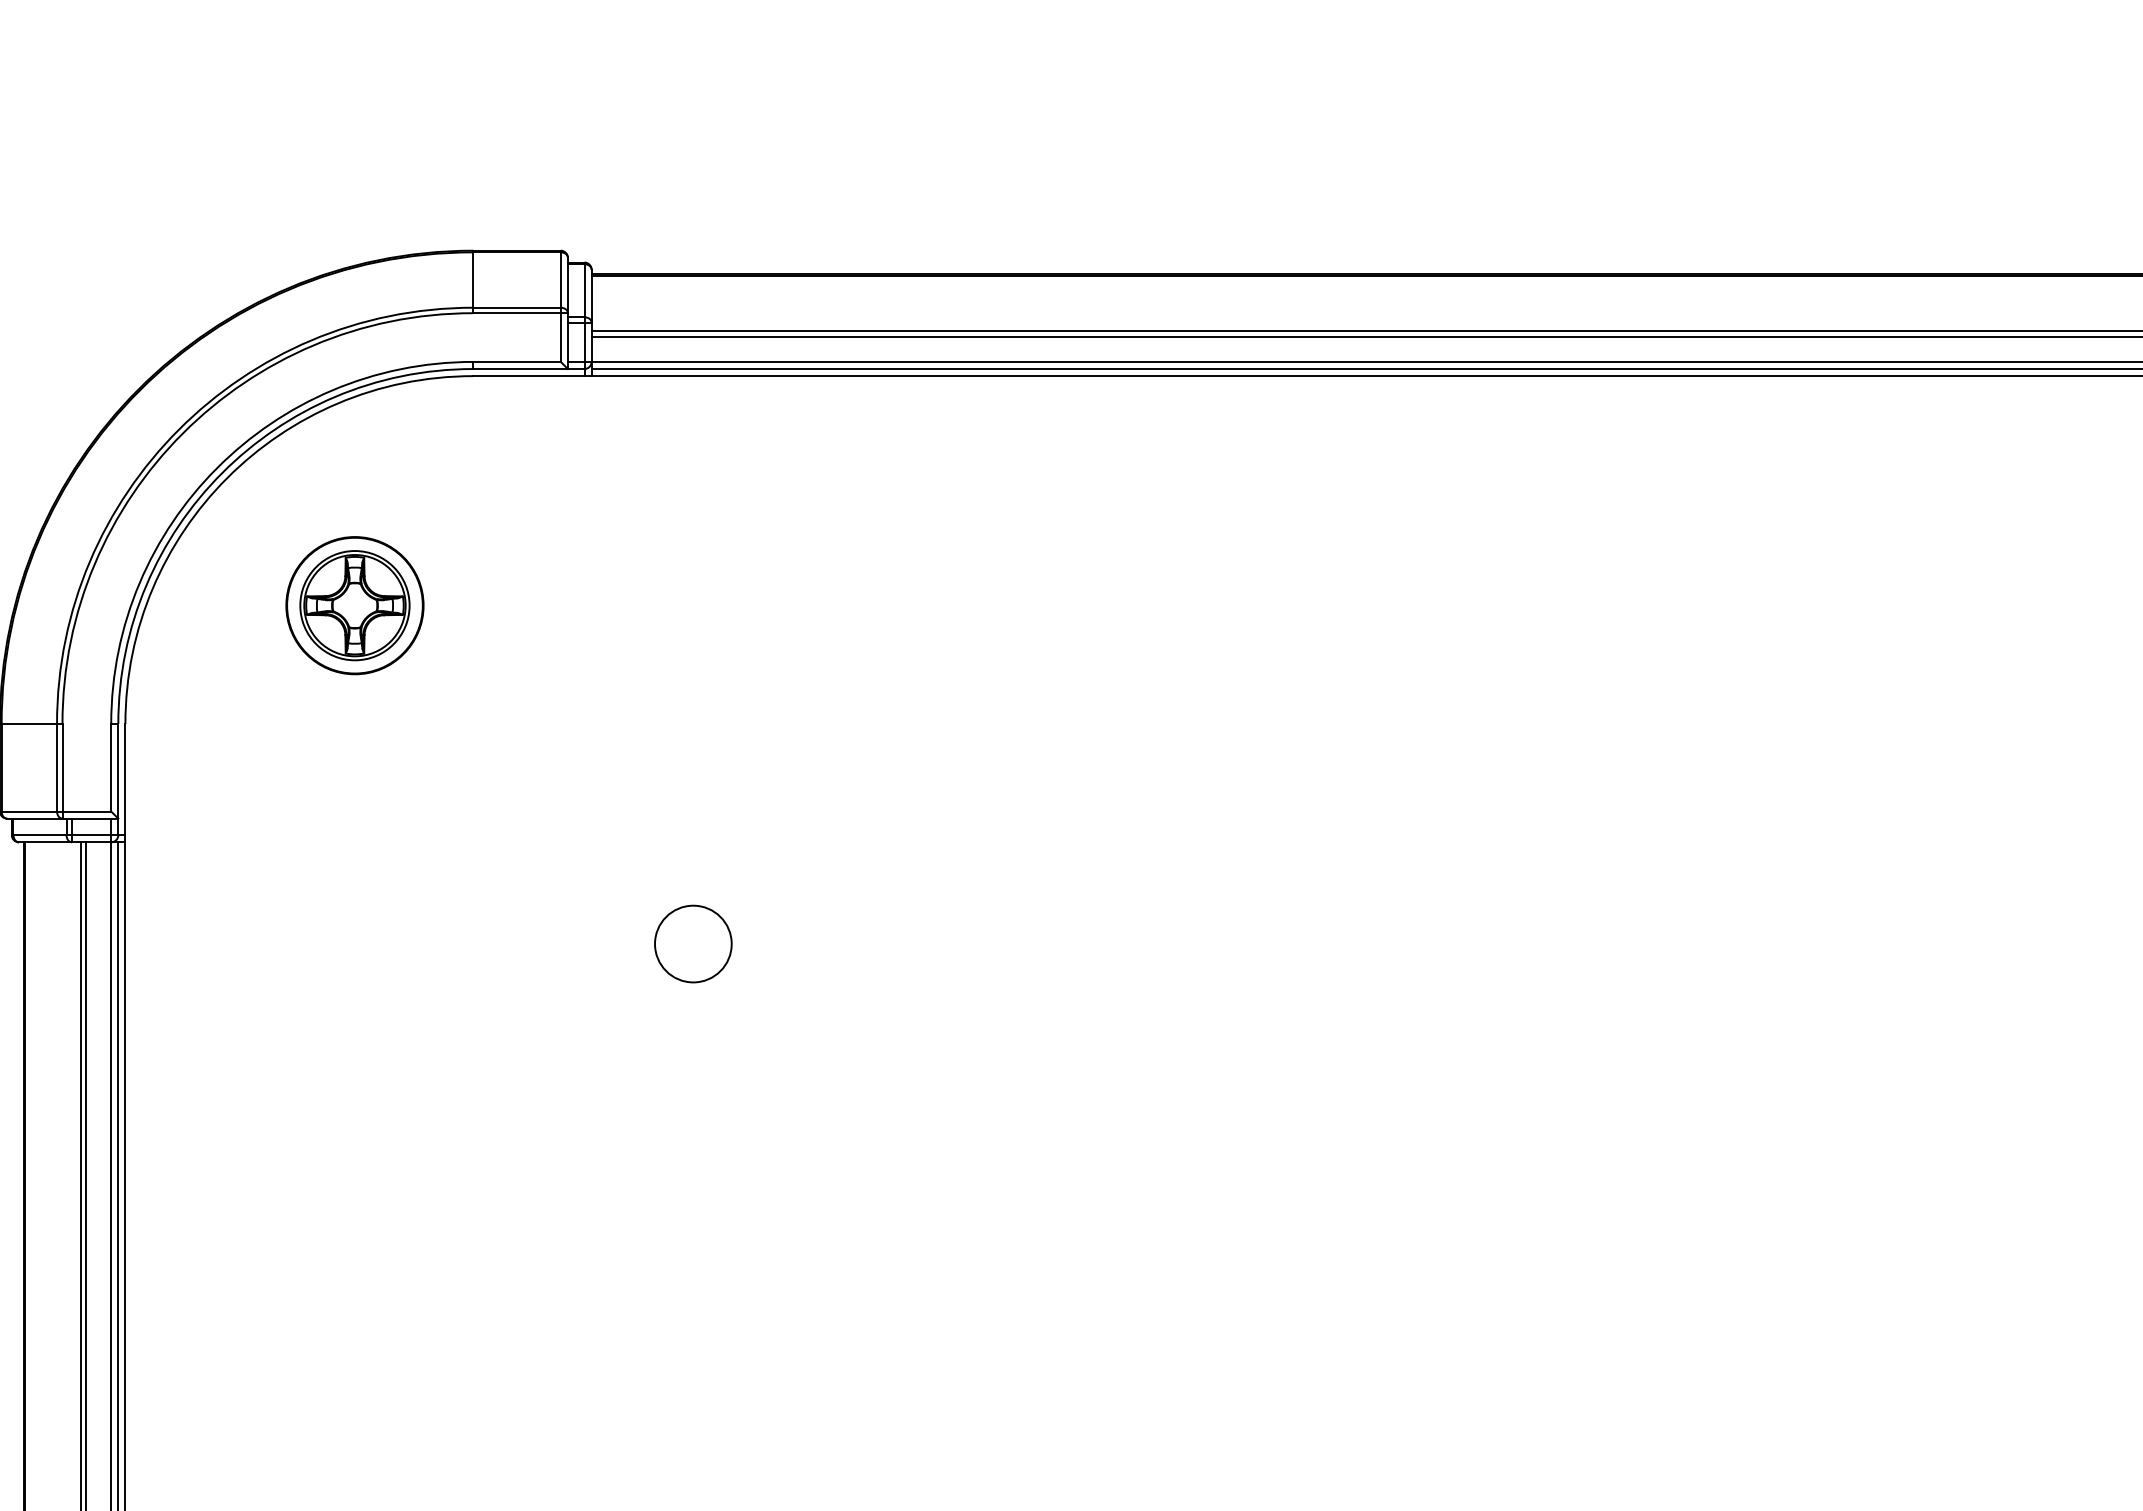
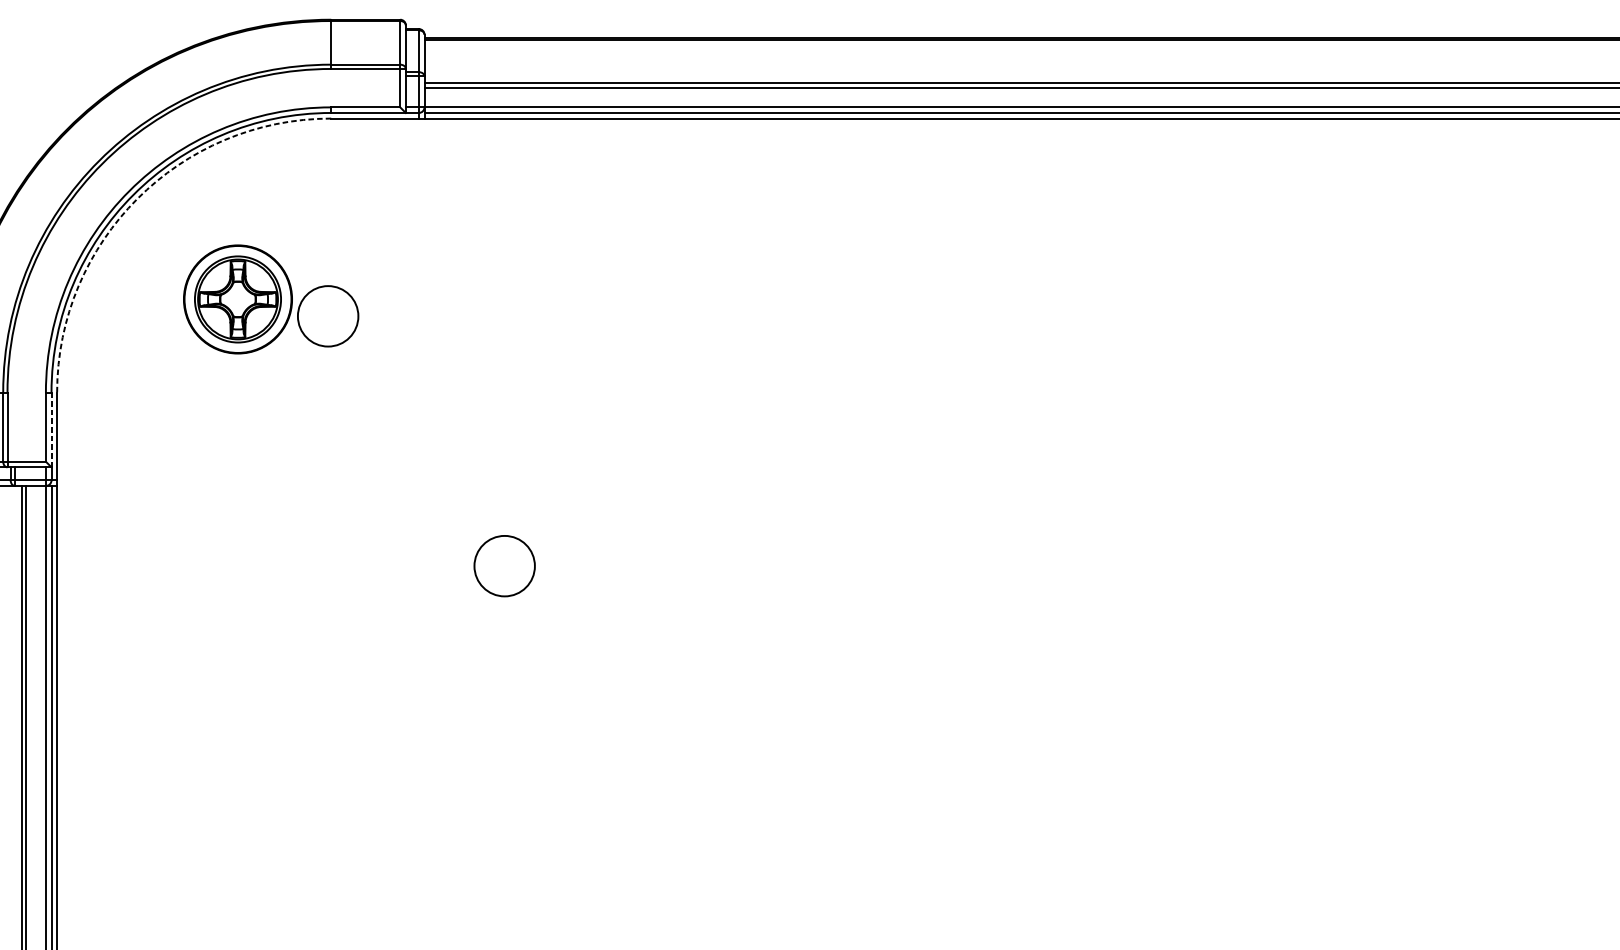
arc: (227, 478) -> (137, 199), solid -> dashed
circle: (469, 626) -> (328, 315), added
line: (118, 770) -> (51, 429), solid -> dashed

